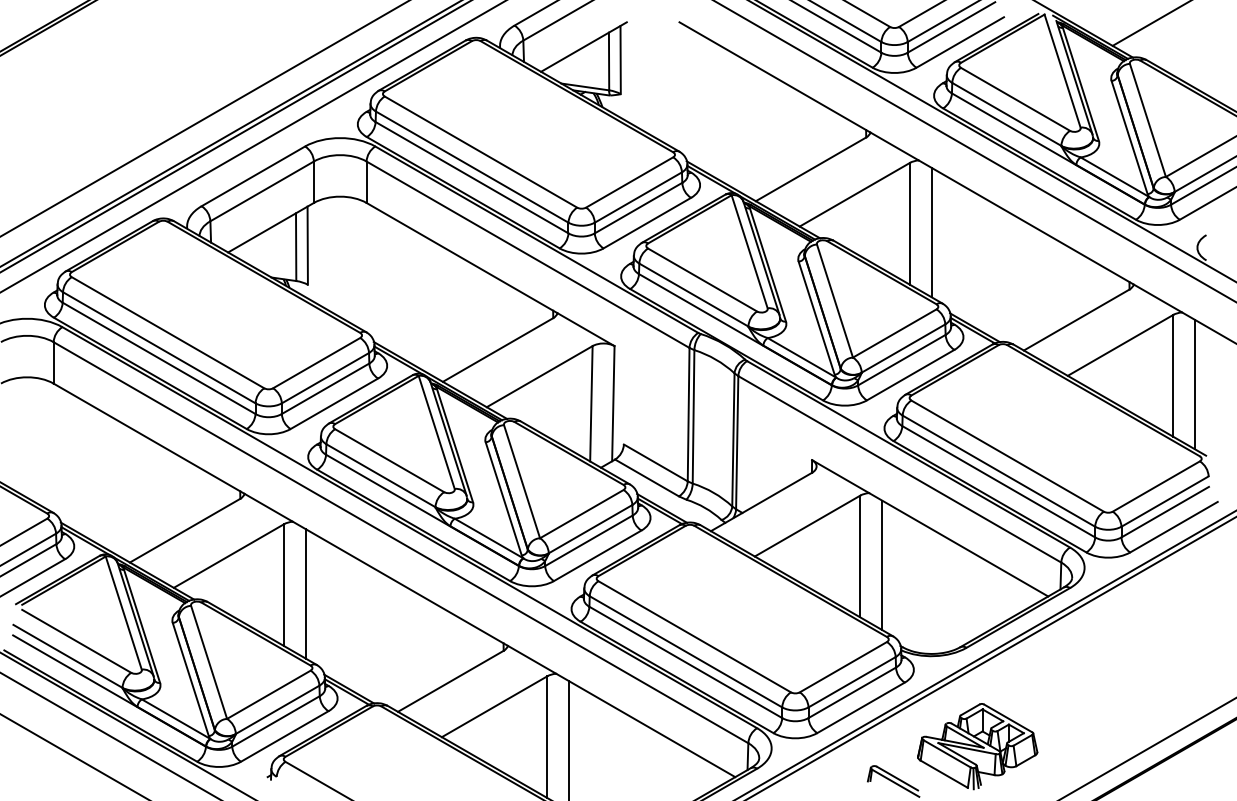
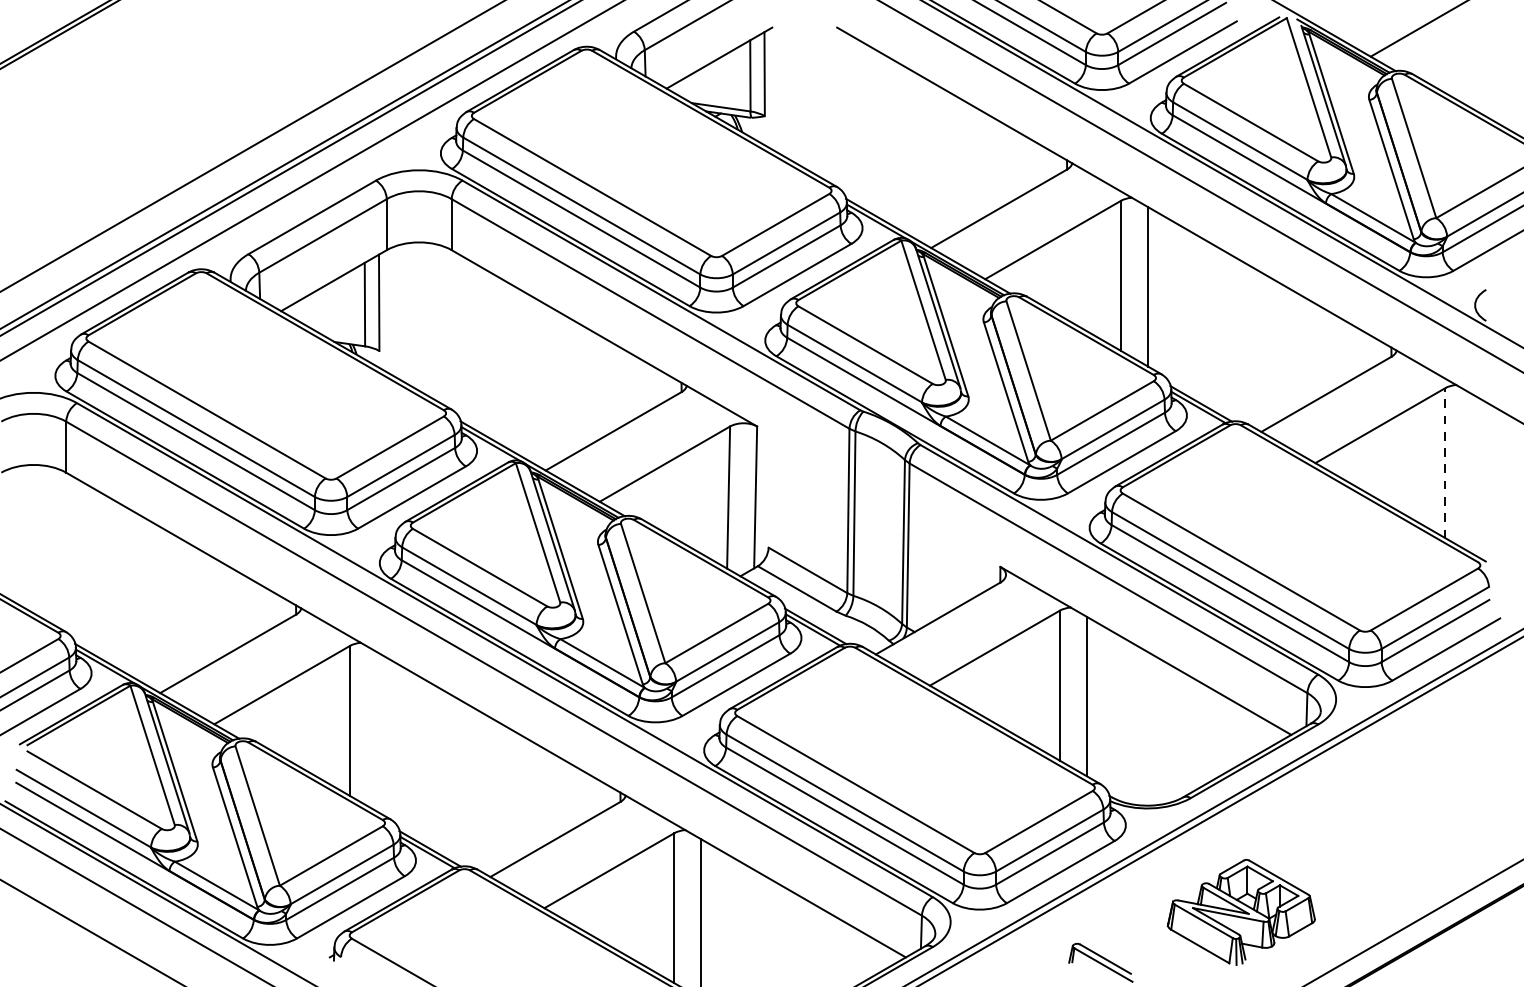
line: (1173, 375) -> (1445, 462), solid -> dashed
line: (1195, 384) -> (1472, 473), removed
line: (306, 593) -> (377, 731), removed
part: (977, 746) -> (1241, 912), moved

